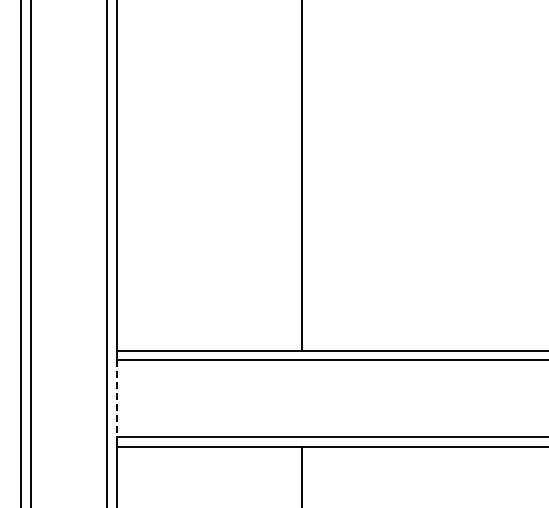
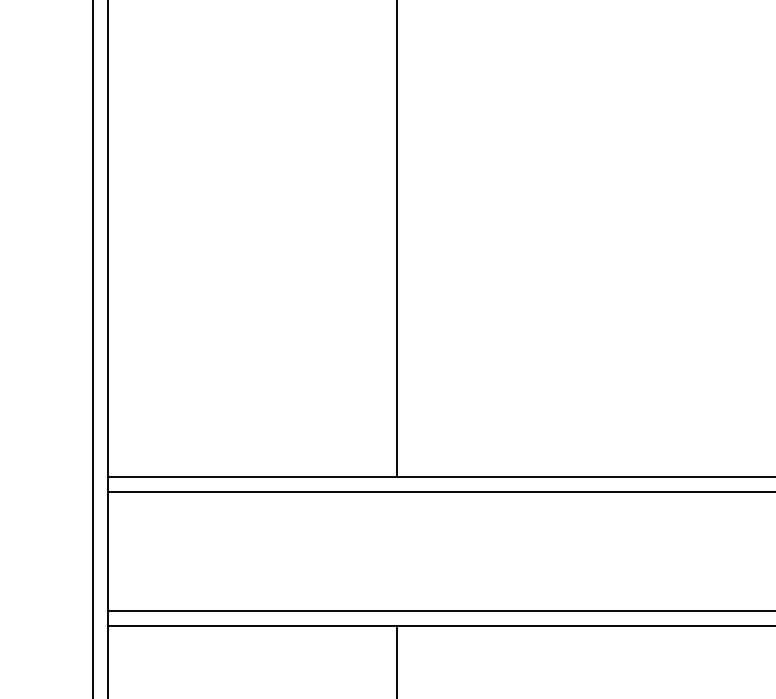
line: (116, 399) -> (107, 552), dashed -> solid

